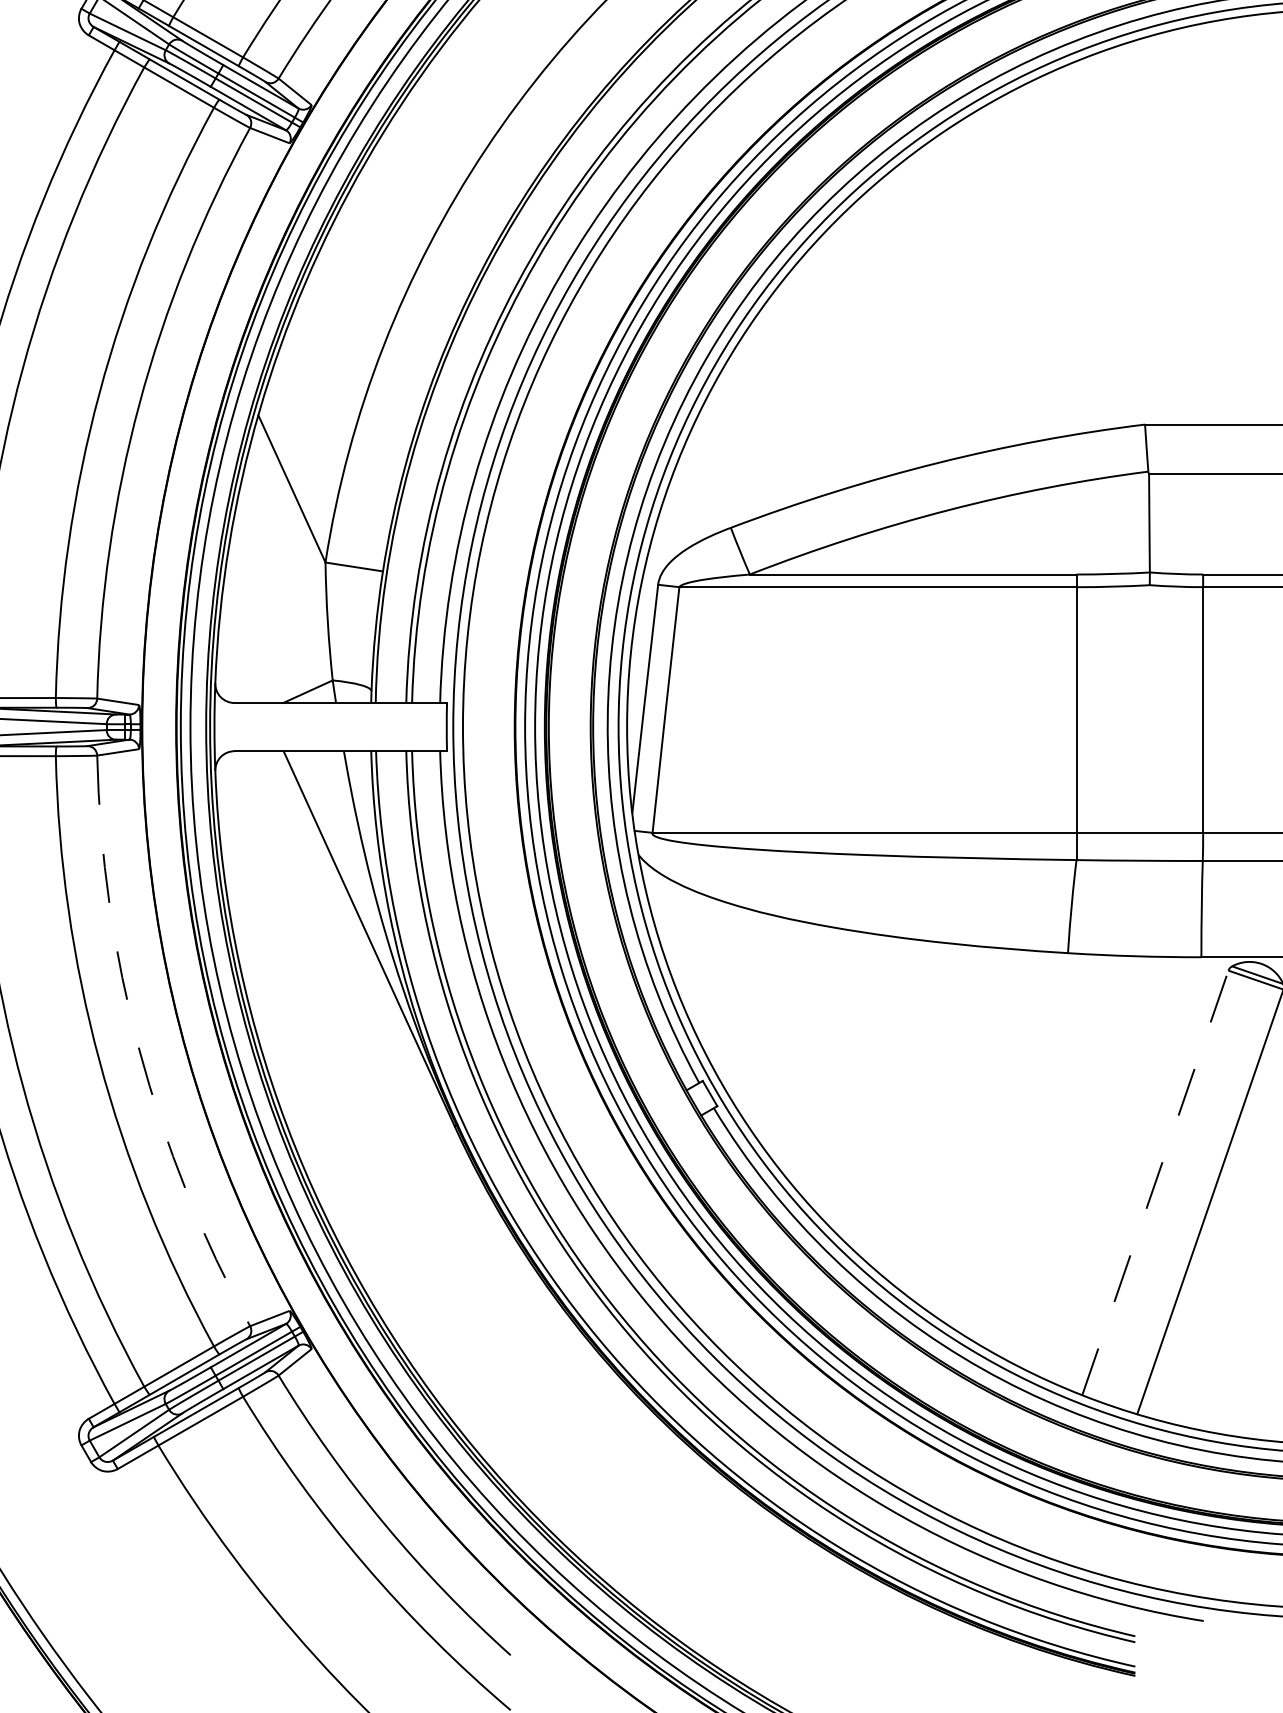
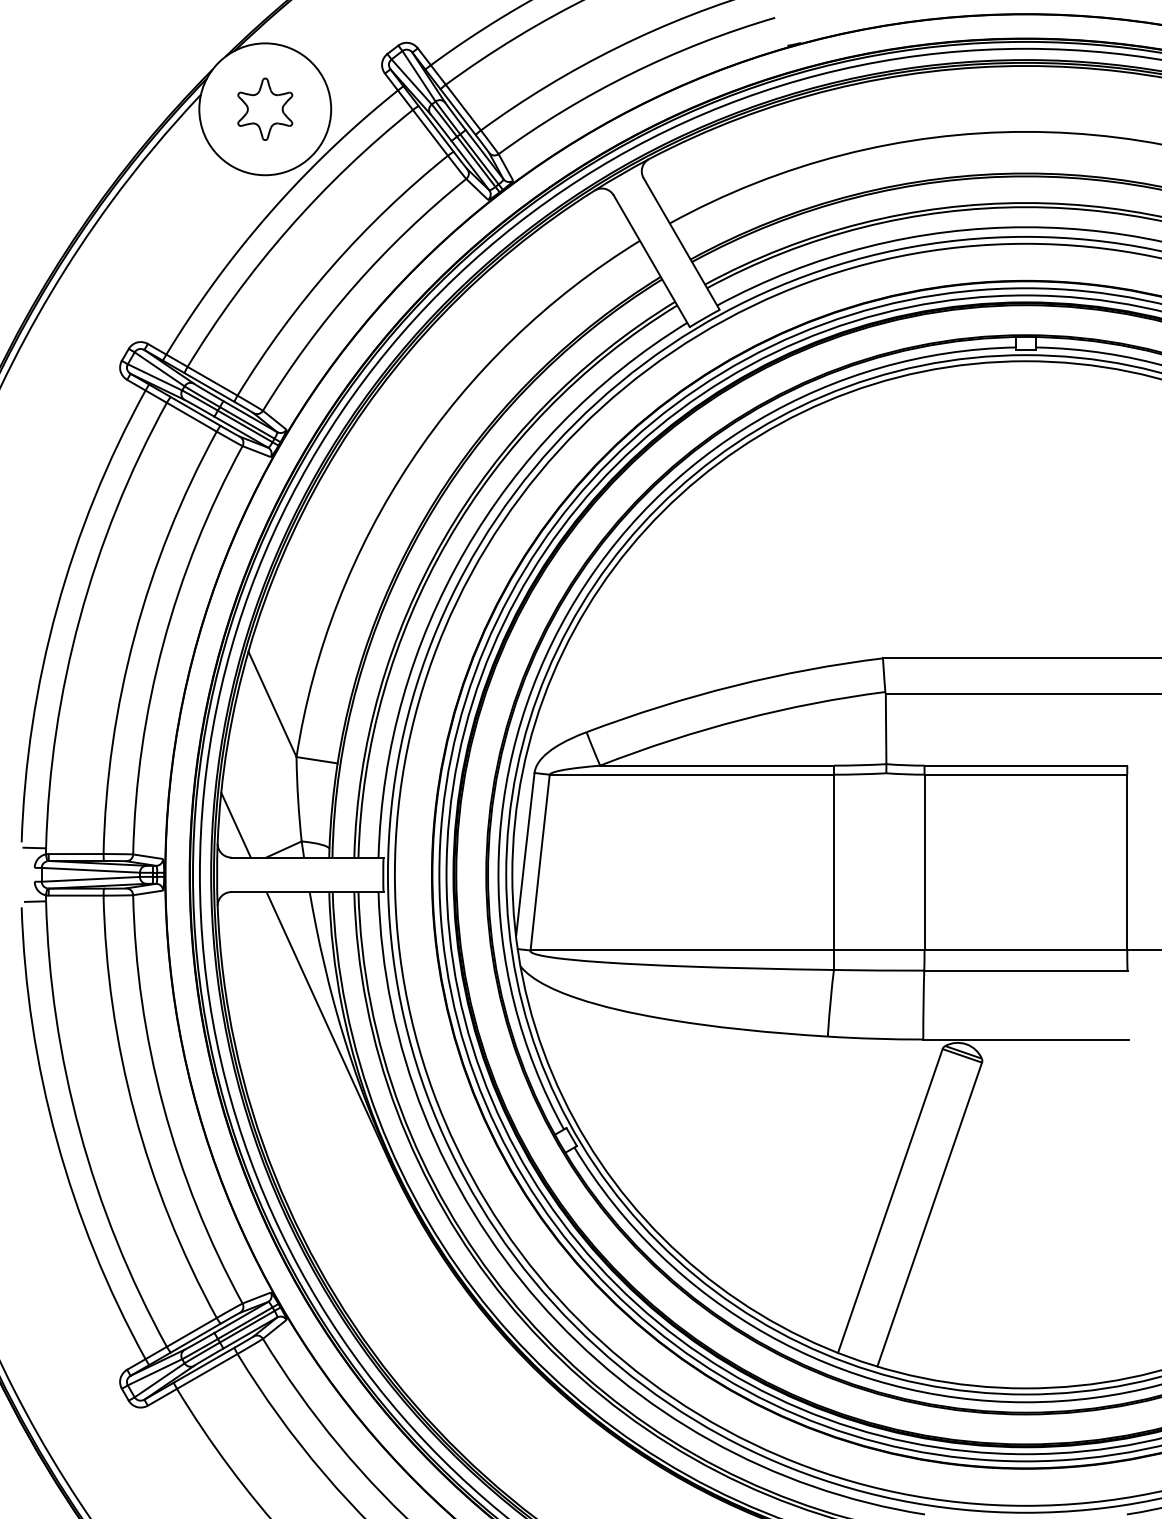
line: (240, 656) -> (235, 824), added
arc: (139, 1049) -> (163, 1105), dashed -> solid
line: (1155, 1182) -> (890, 1200), dashed -> solid

